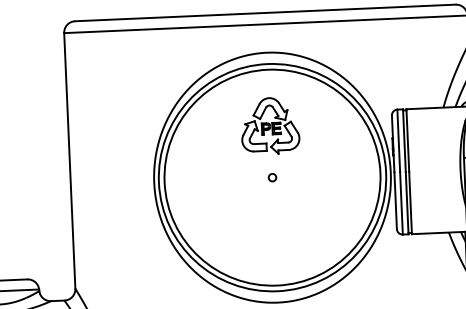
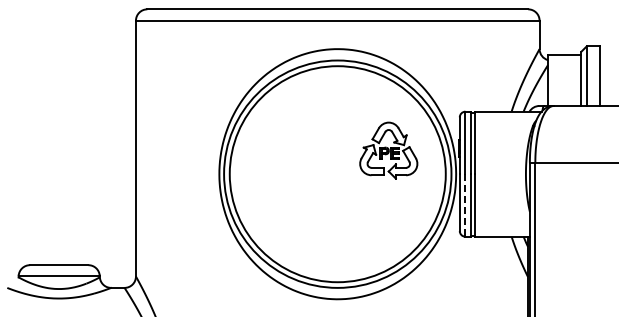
part: (269, 126) -> (388, 150), moved
circle: (272, 176) -> (337, 173), removed
line: (401, 203) -> (465, 205), solid -> dashed

